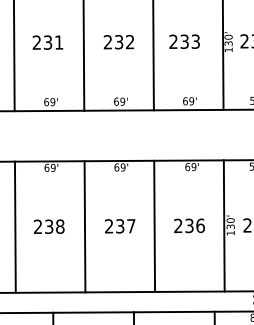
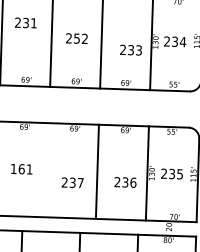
text: (183, 40) -> (130, 49), moved
text: (47, 41) -> (25, 22), moved
text: (118, 41) -> (76, 38), 232 -> 252
text: (48, 225) -> (21, 168), 238 -> 161
text: (119, 225) -> (72, 182), moved
text: (189, 225) -> (125, 182), moved
line: (83, 227) -> (46, 170), removed

